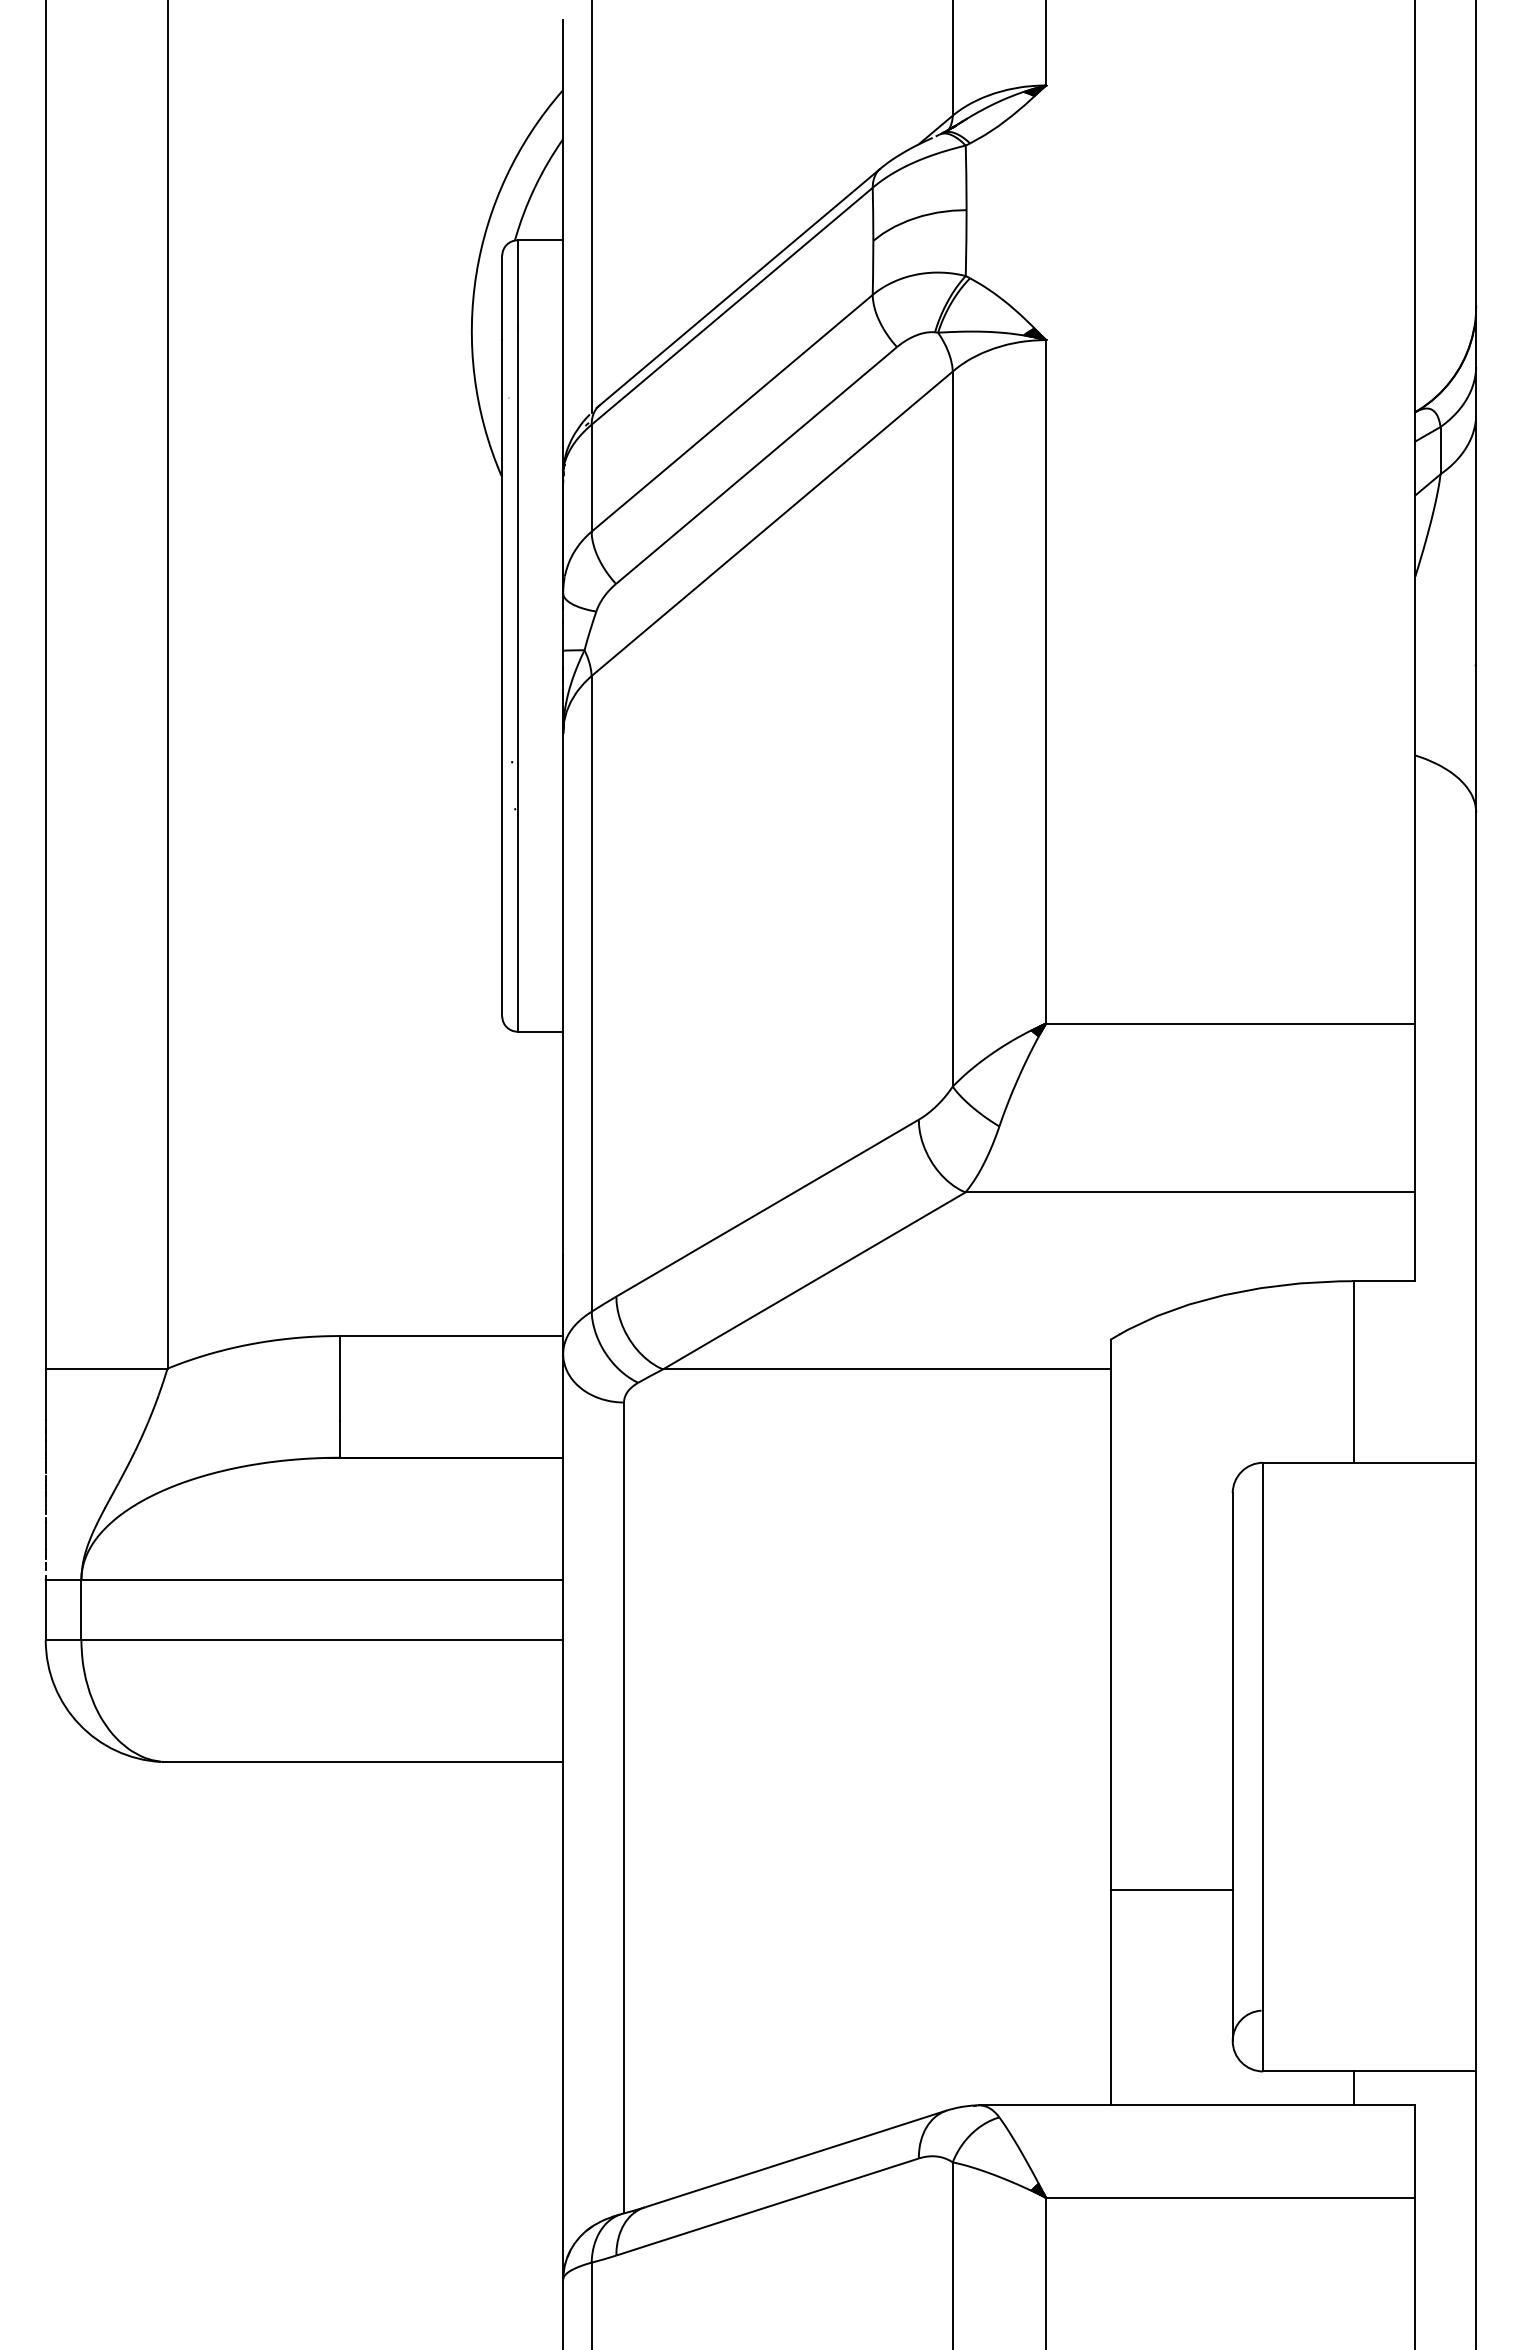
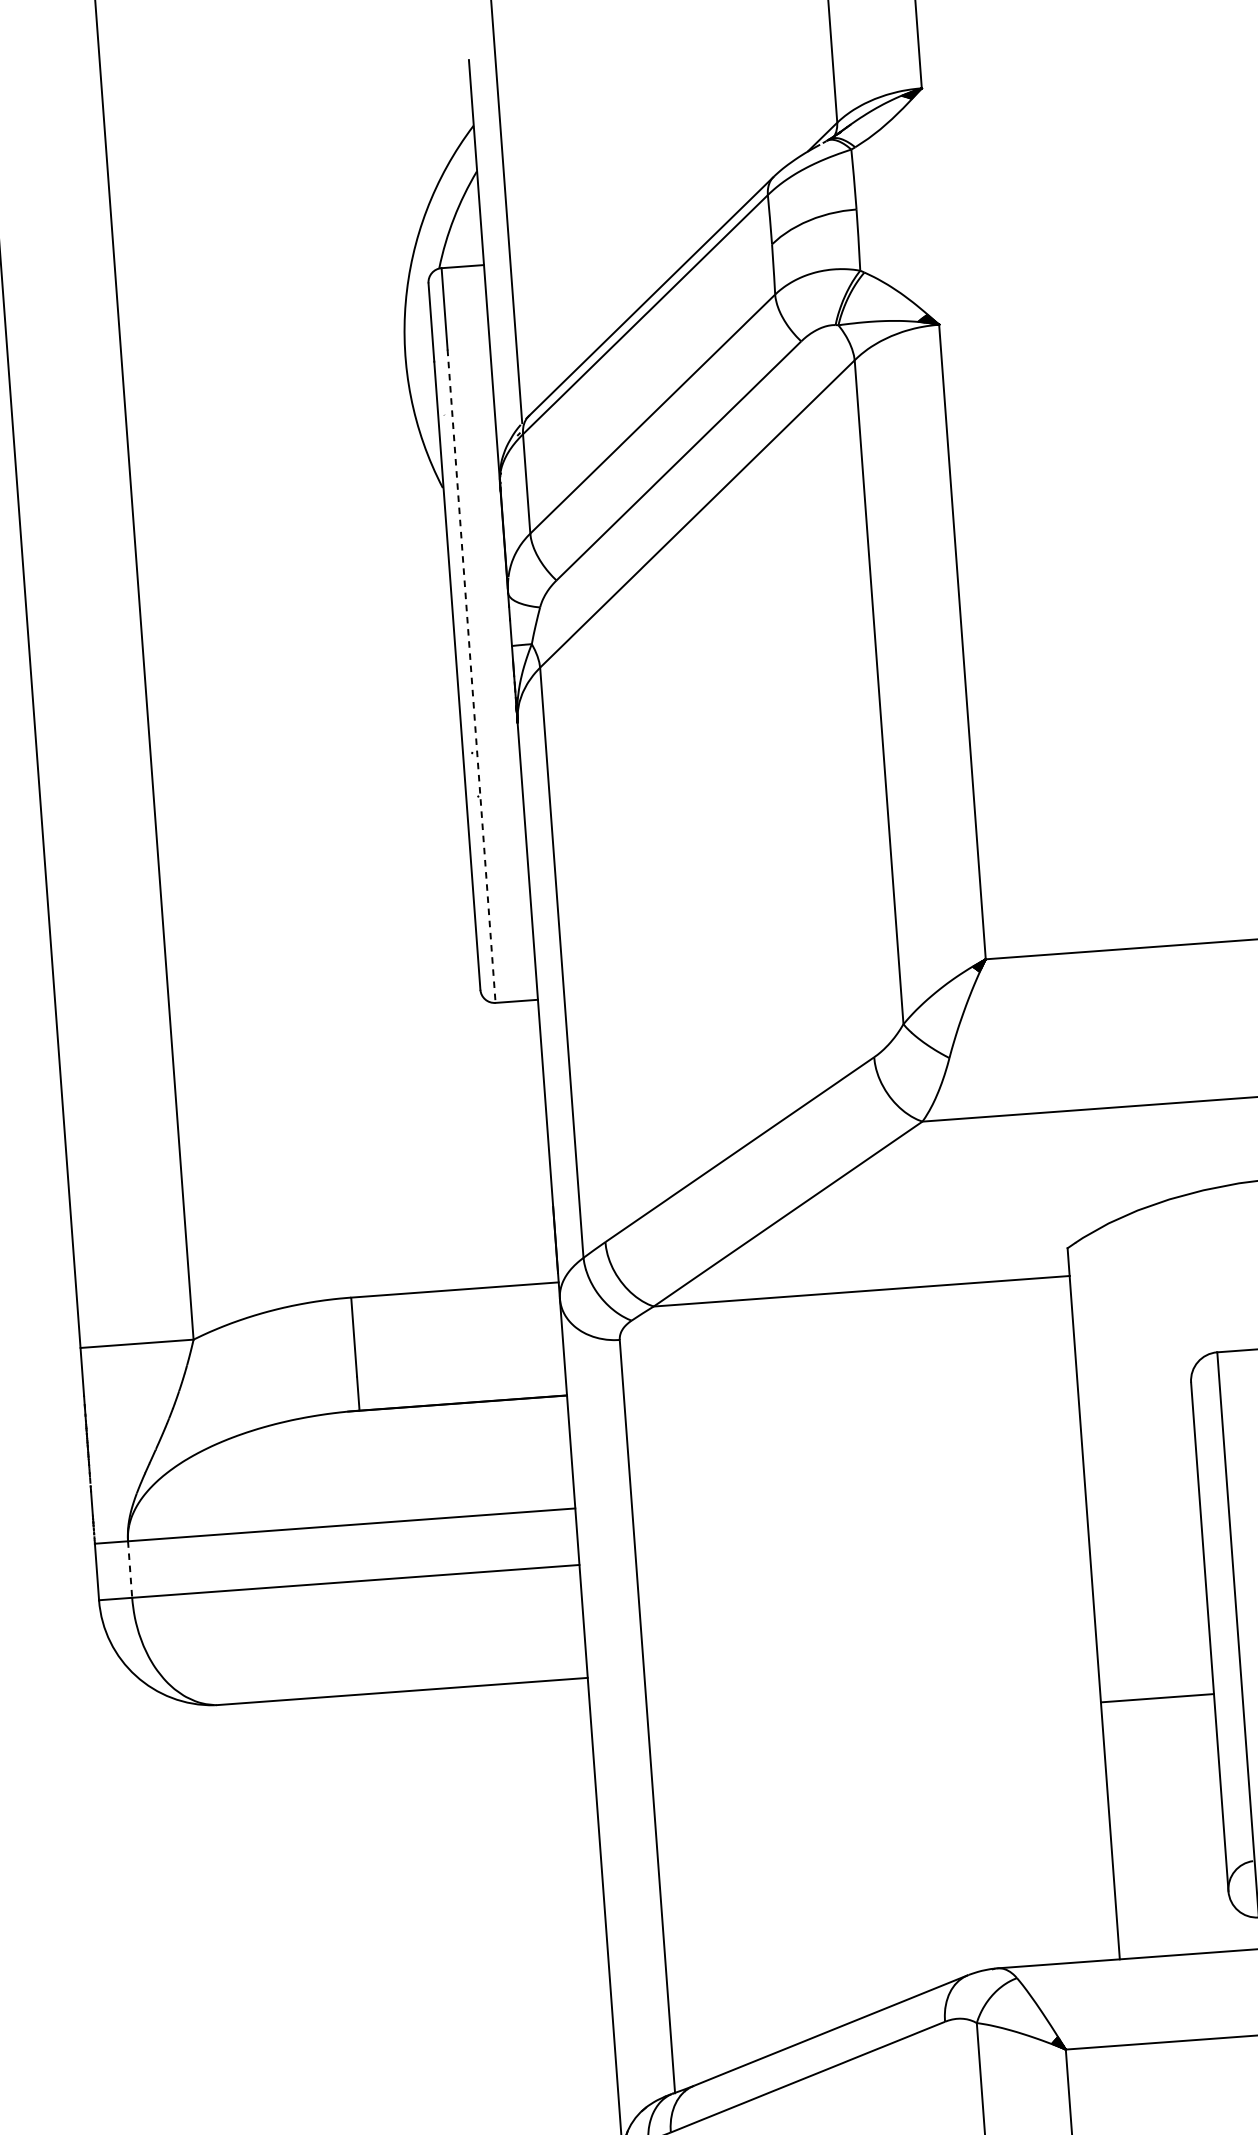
line: (517, 679) -> (471, 675), solid -> dashed
line: (81, 1610) -> (130, 1570), solid -> dashed
line: (1171, 1889) -> (1157, 1698), moved

